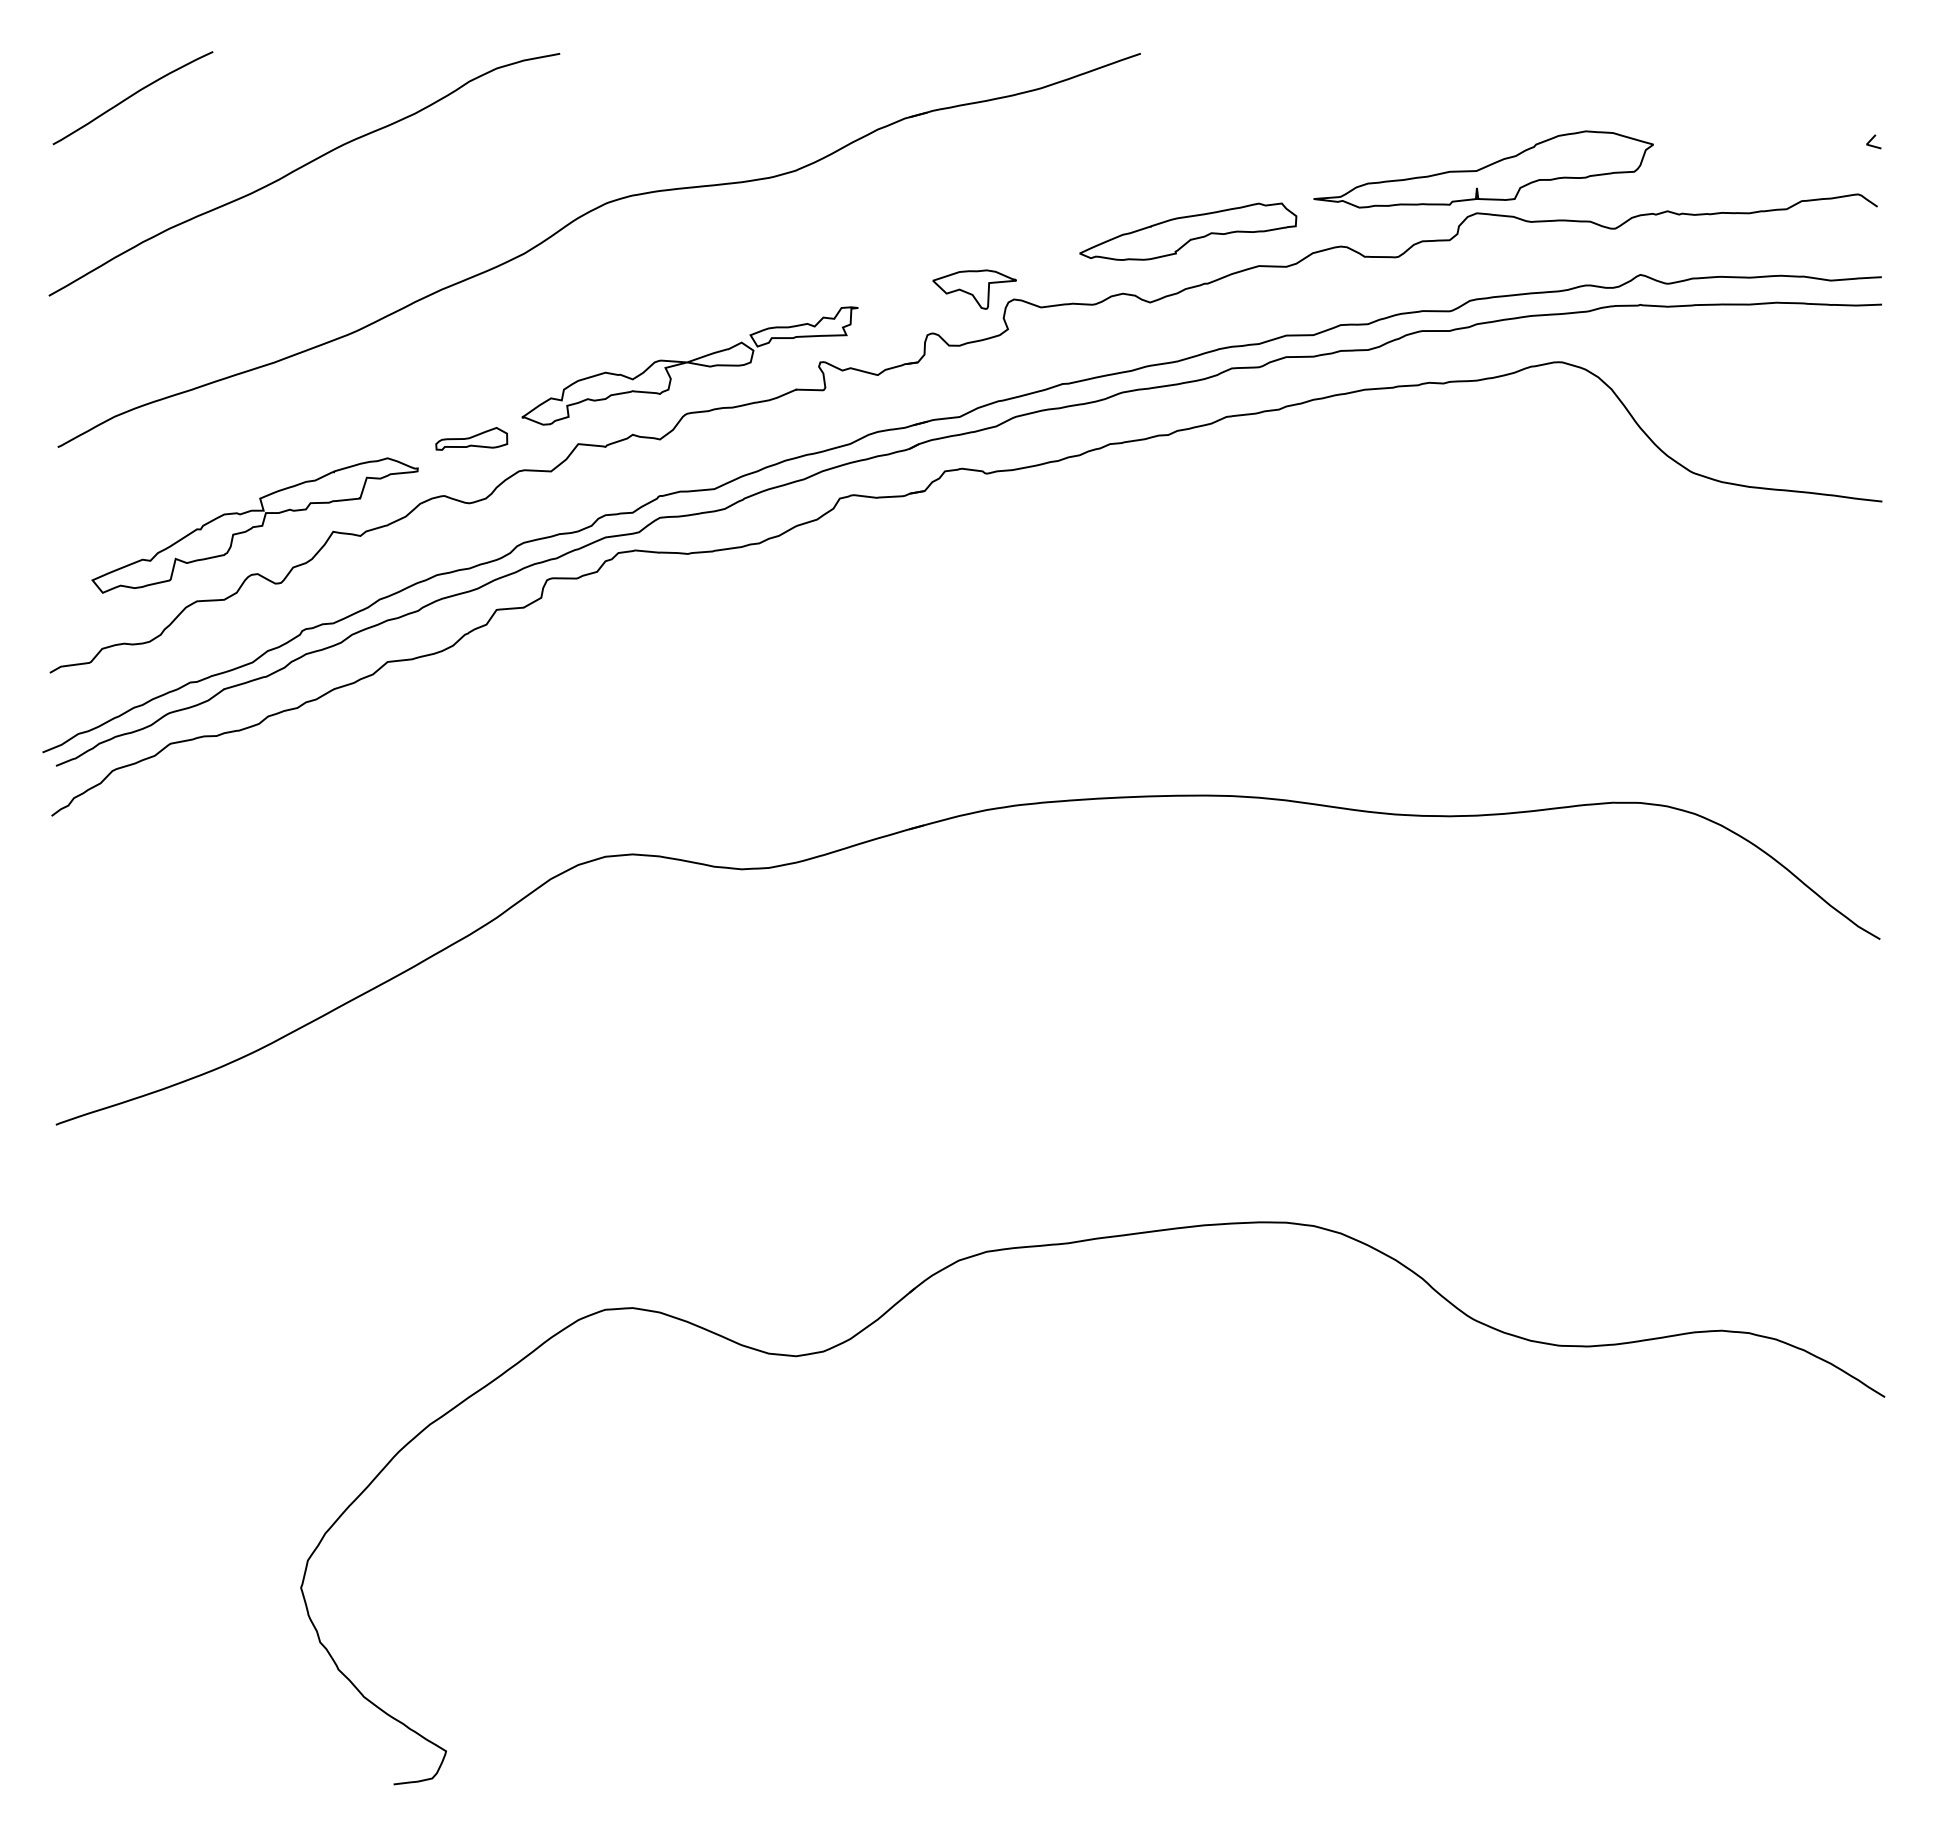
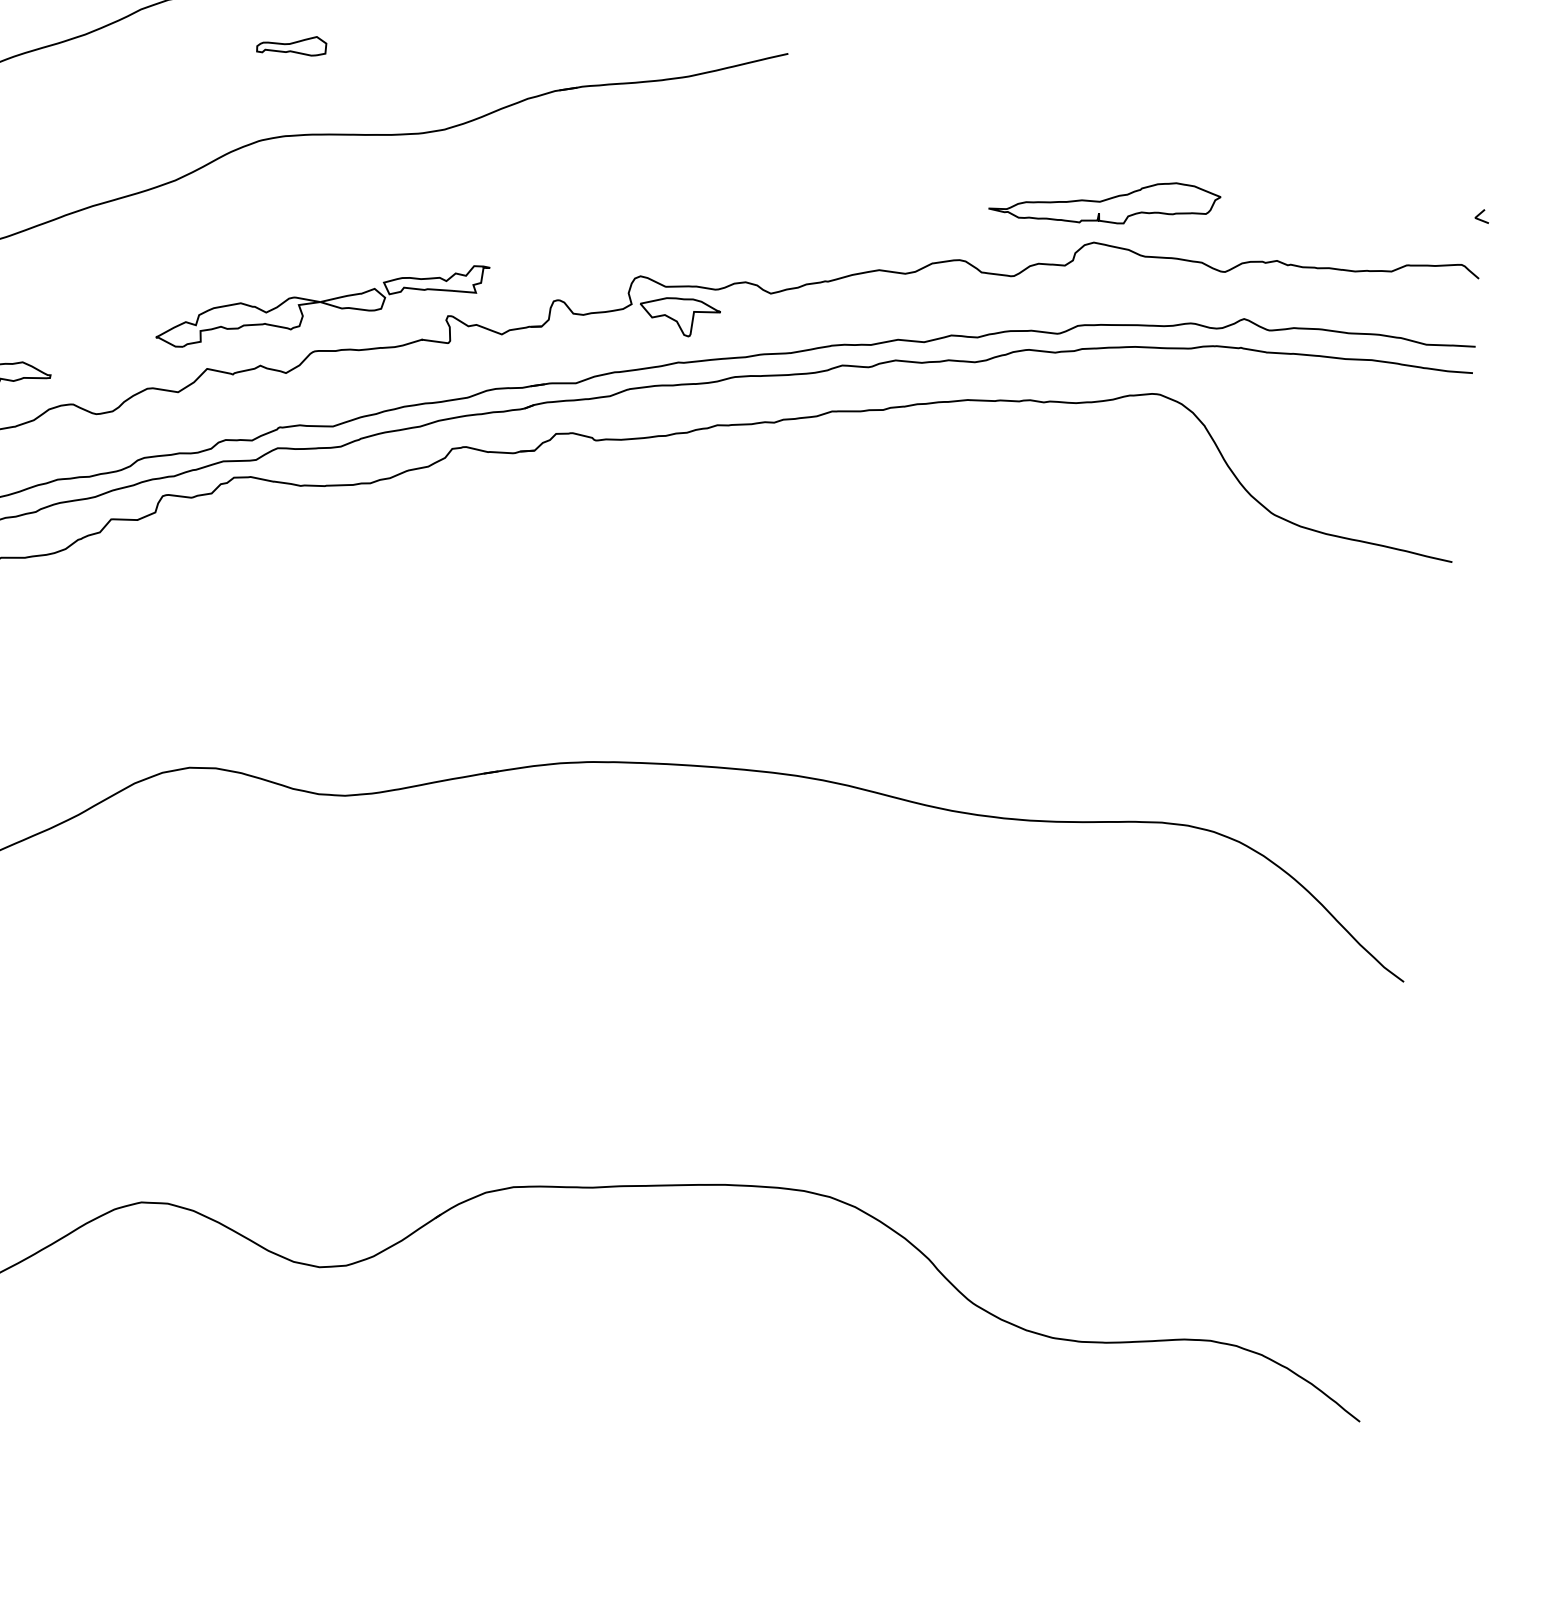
part: (1483, 169) -> (1104, 201), size x0.7
part: (1188, 231) -> (815, 229), removed
part: (974, 289) -> (679, 316), moved
part: (471, 438) -> (291, 44), moved

